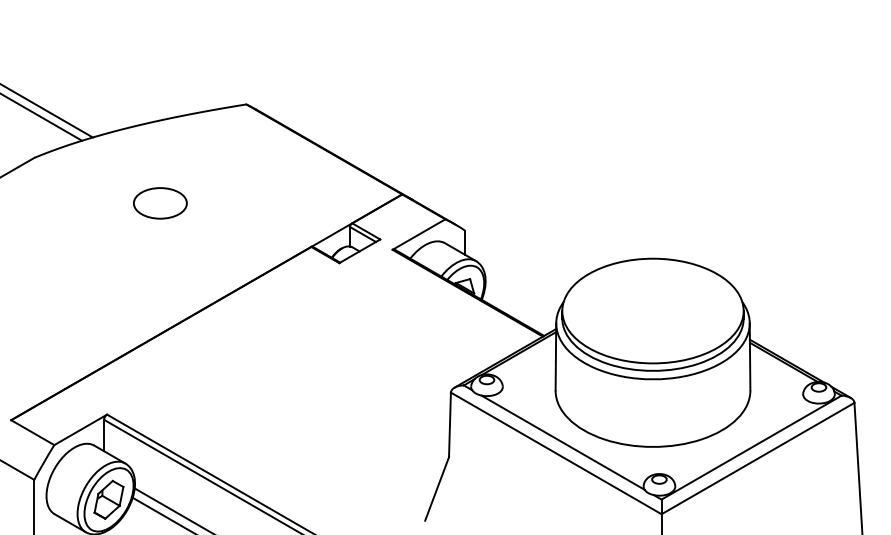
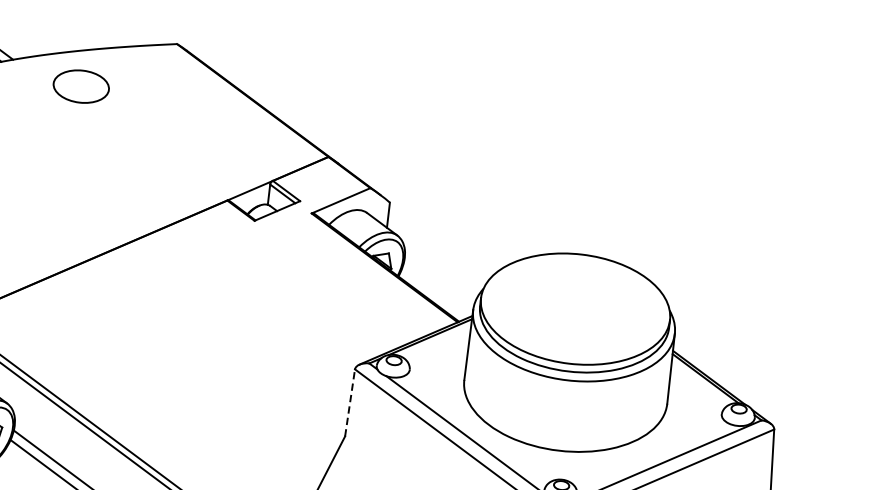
part: (160, 203) -> (81, 86), moved
line: (449, 424) -> (349, 402), solid -> dashed

